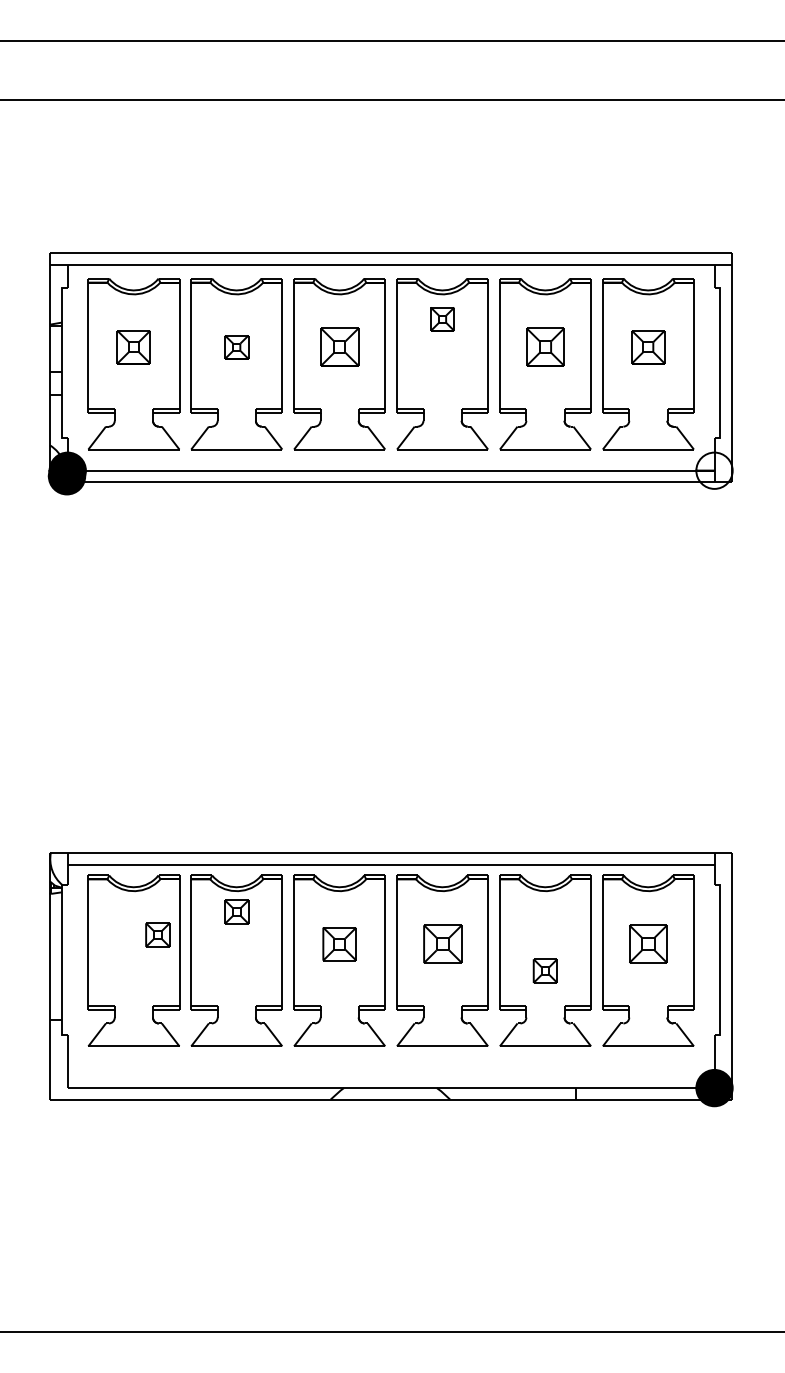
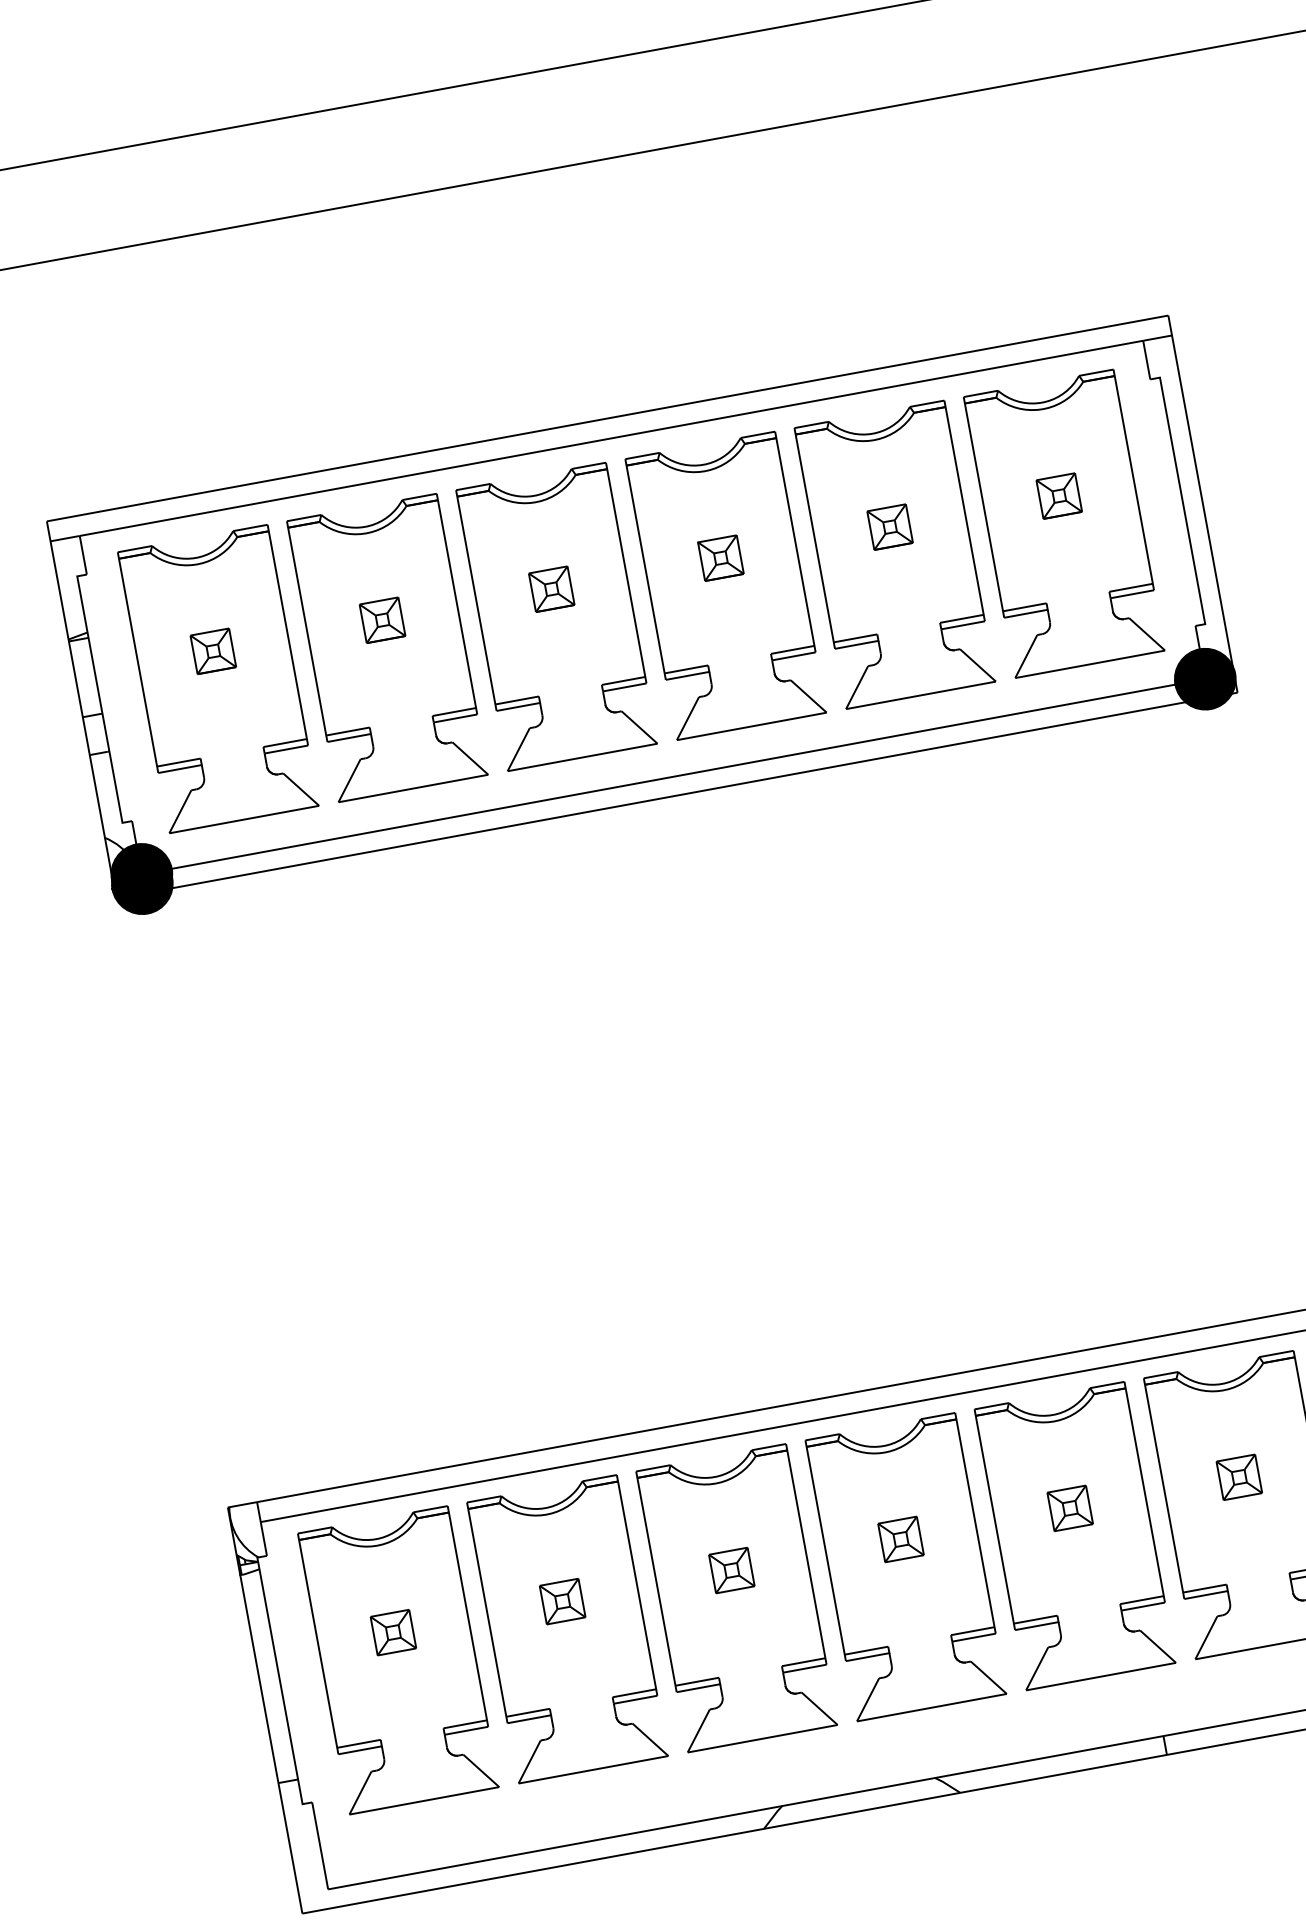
part: (442, 319) -> (720, 558), moved
part: (133, 347) -> (212, 651), size x0.71
part: (339, 347) -> (551, 589), size x0.62
part: (545, 347) -> (890, 527), size x0.62
part: (648, 347) -> (1059, 496), size x0.71
fill: (714, 470) -> (1205, 678), added
part: (236, 911) -> (561, 1600), moved
part: (157, 934) -> (392, 1631), moved
part: (339, 943) -> (731, 1569), size x0.71
part: (441, 943) -> (899, 1538), size x0.62
part: (648, 943) -> (1239, 1476), size x0.62
part: (544, 970) -> (1068, 1507), moved

